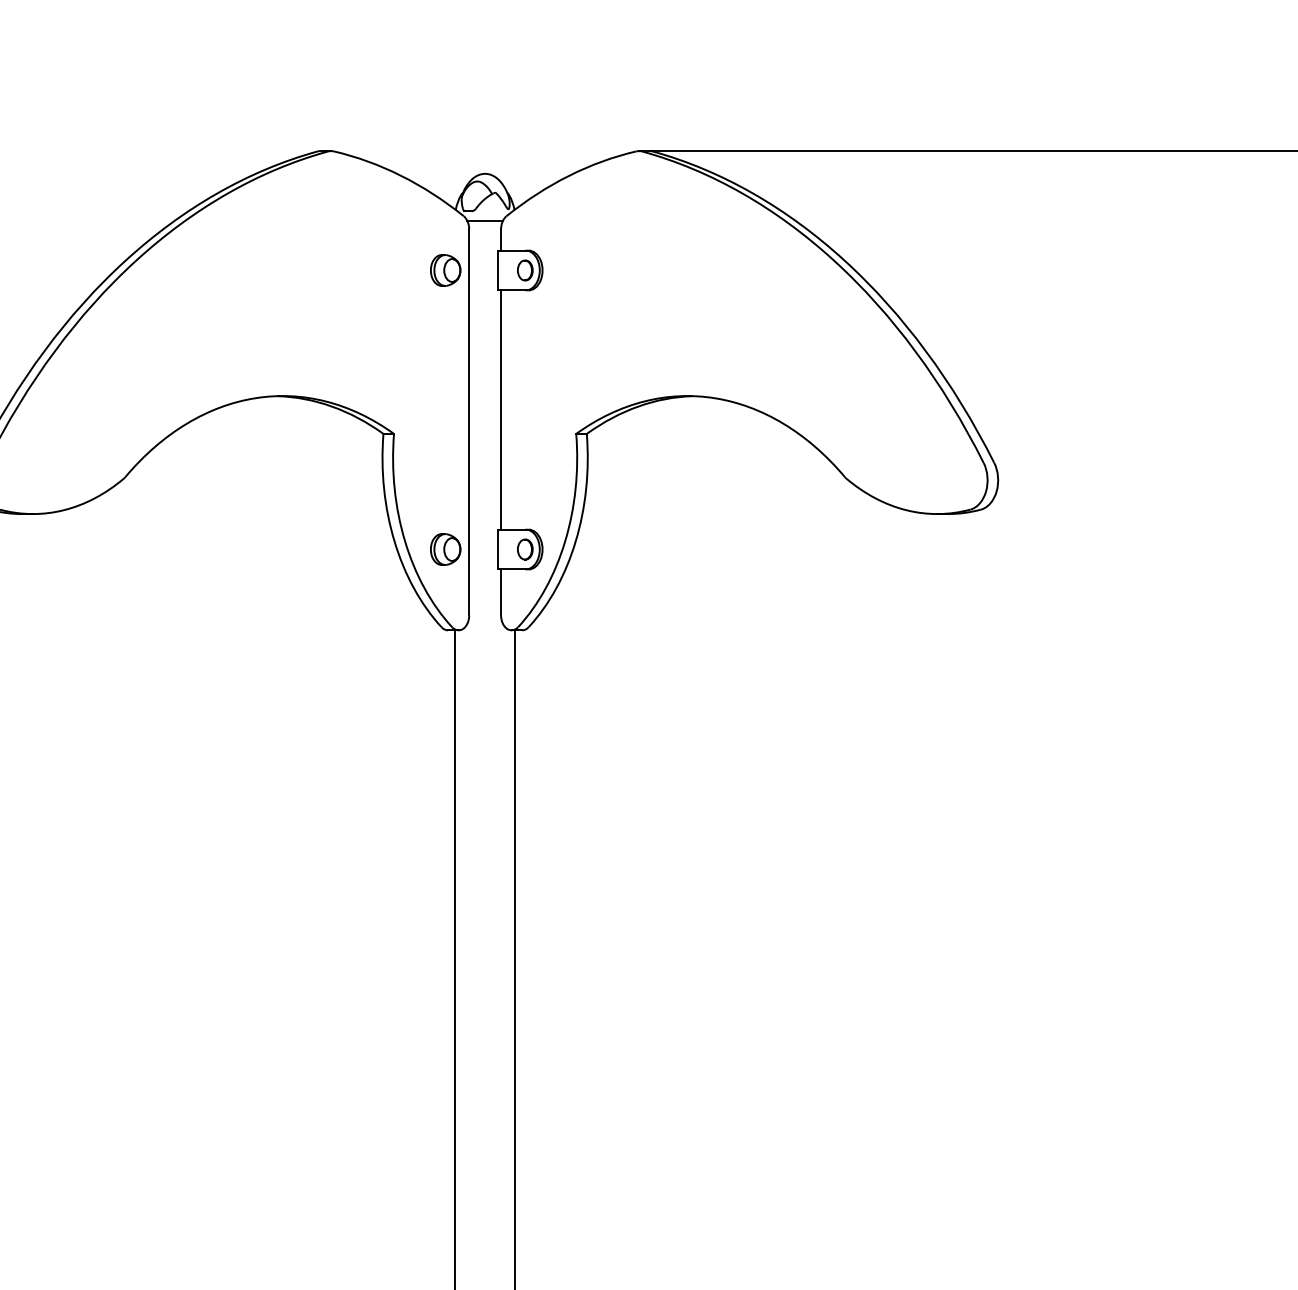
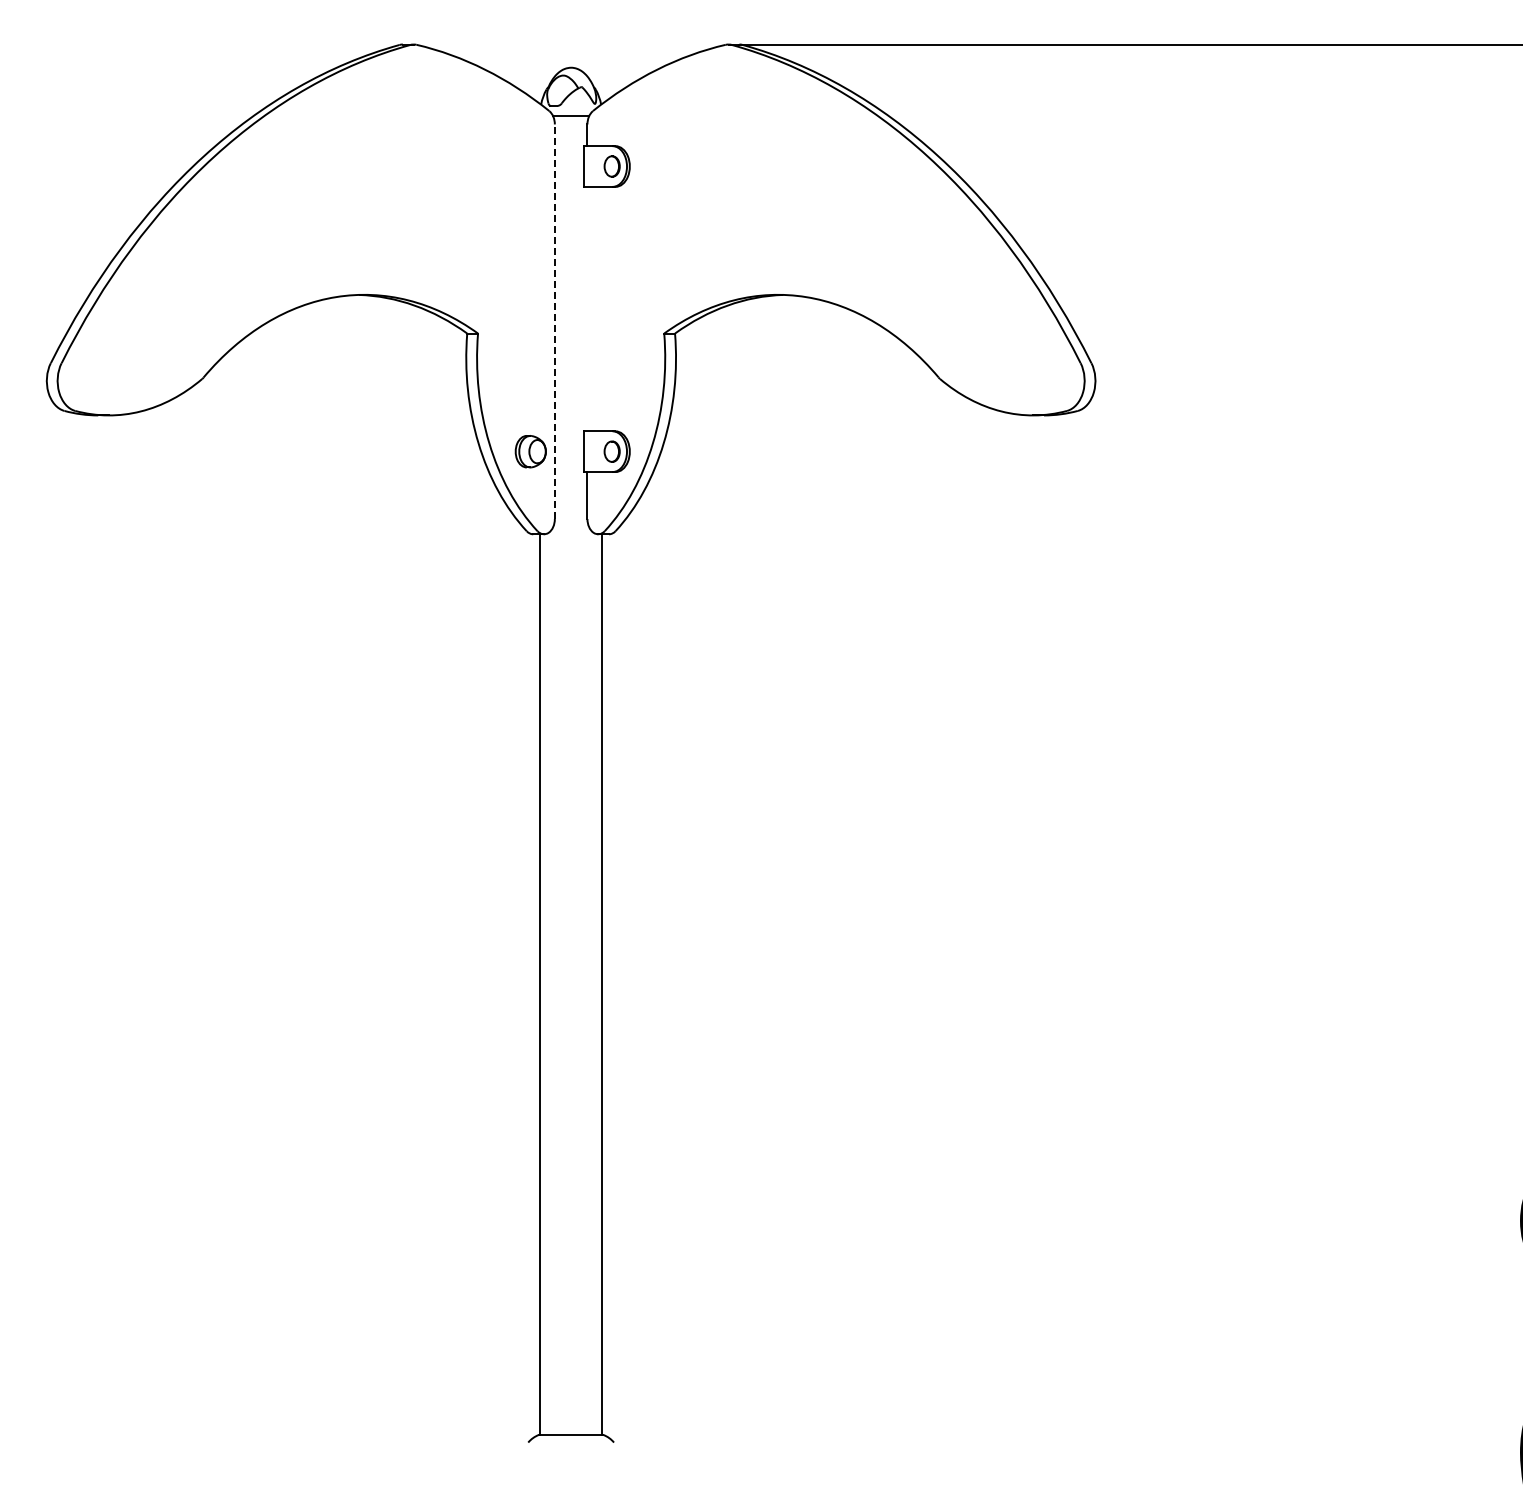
part: (445, 270) -> (530, 166), removed
line: (501, 409) -> (587, 308), removed
line: (468, 422) -> (554, 321), solid -> dashed

